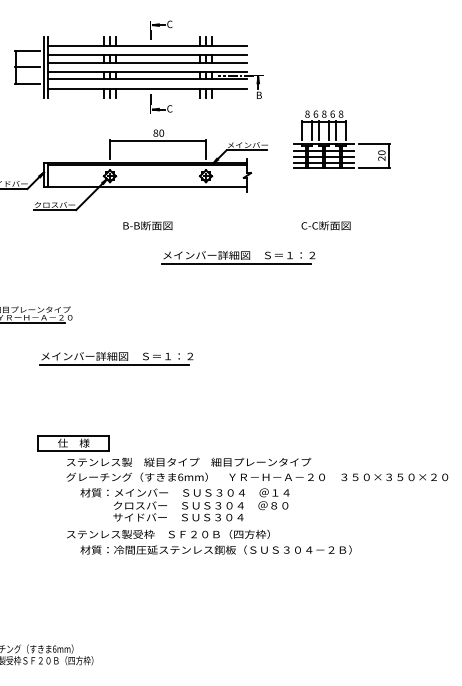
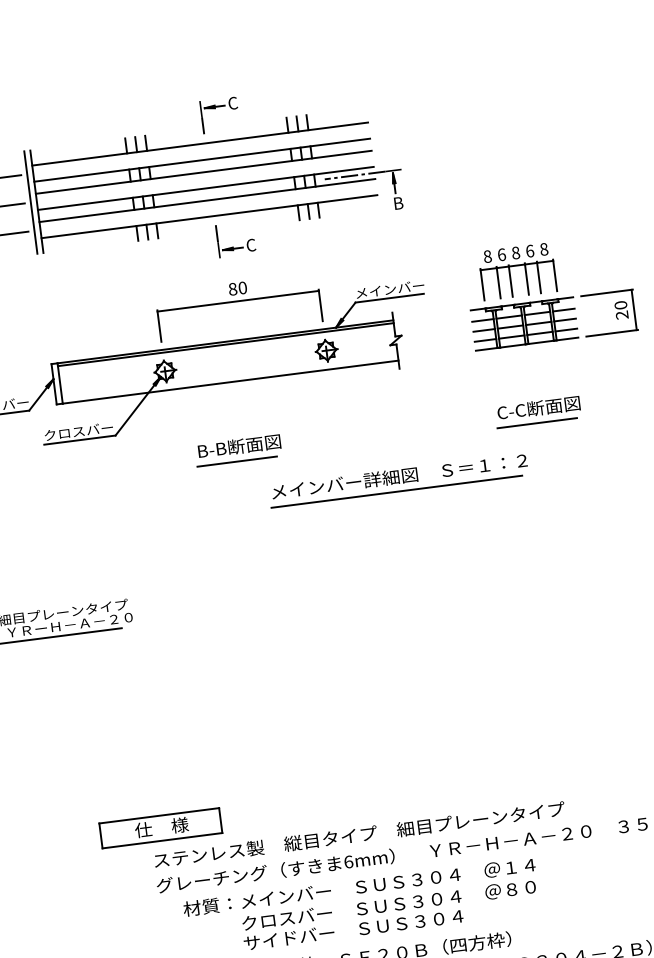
part: (341, 139) -> (550, 291), moved
line: (145, 234) -> (237, 461), added
line: (323, 234) -> (536, 423), added
part: (116, 358) -> (215, 676), removed

